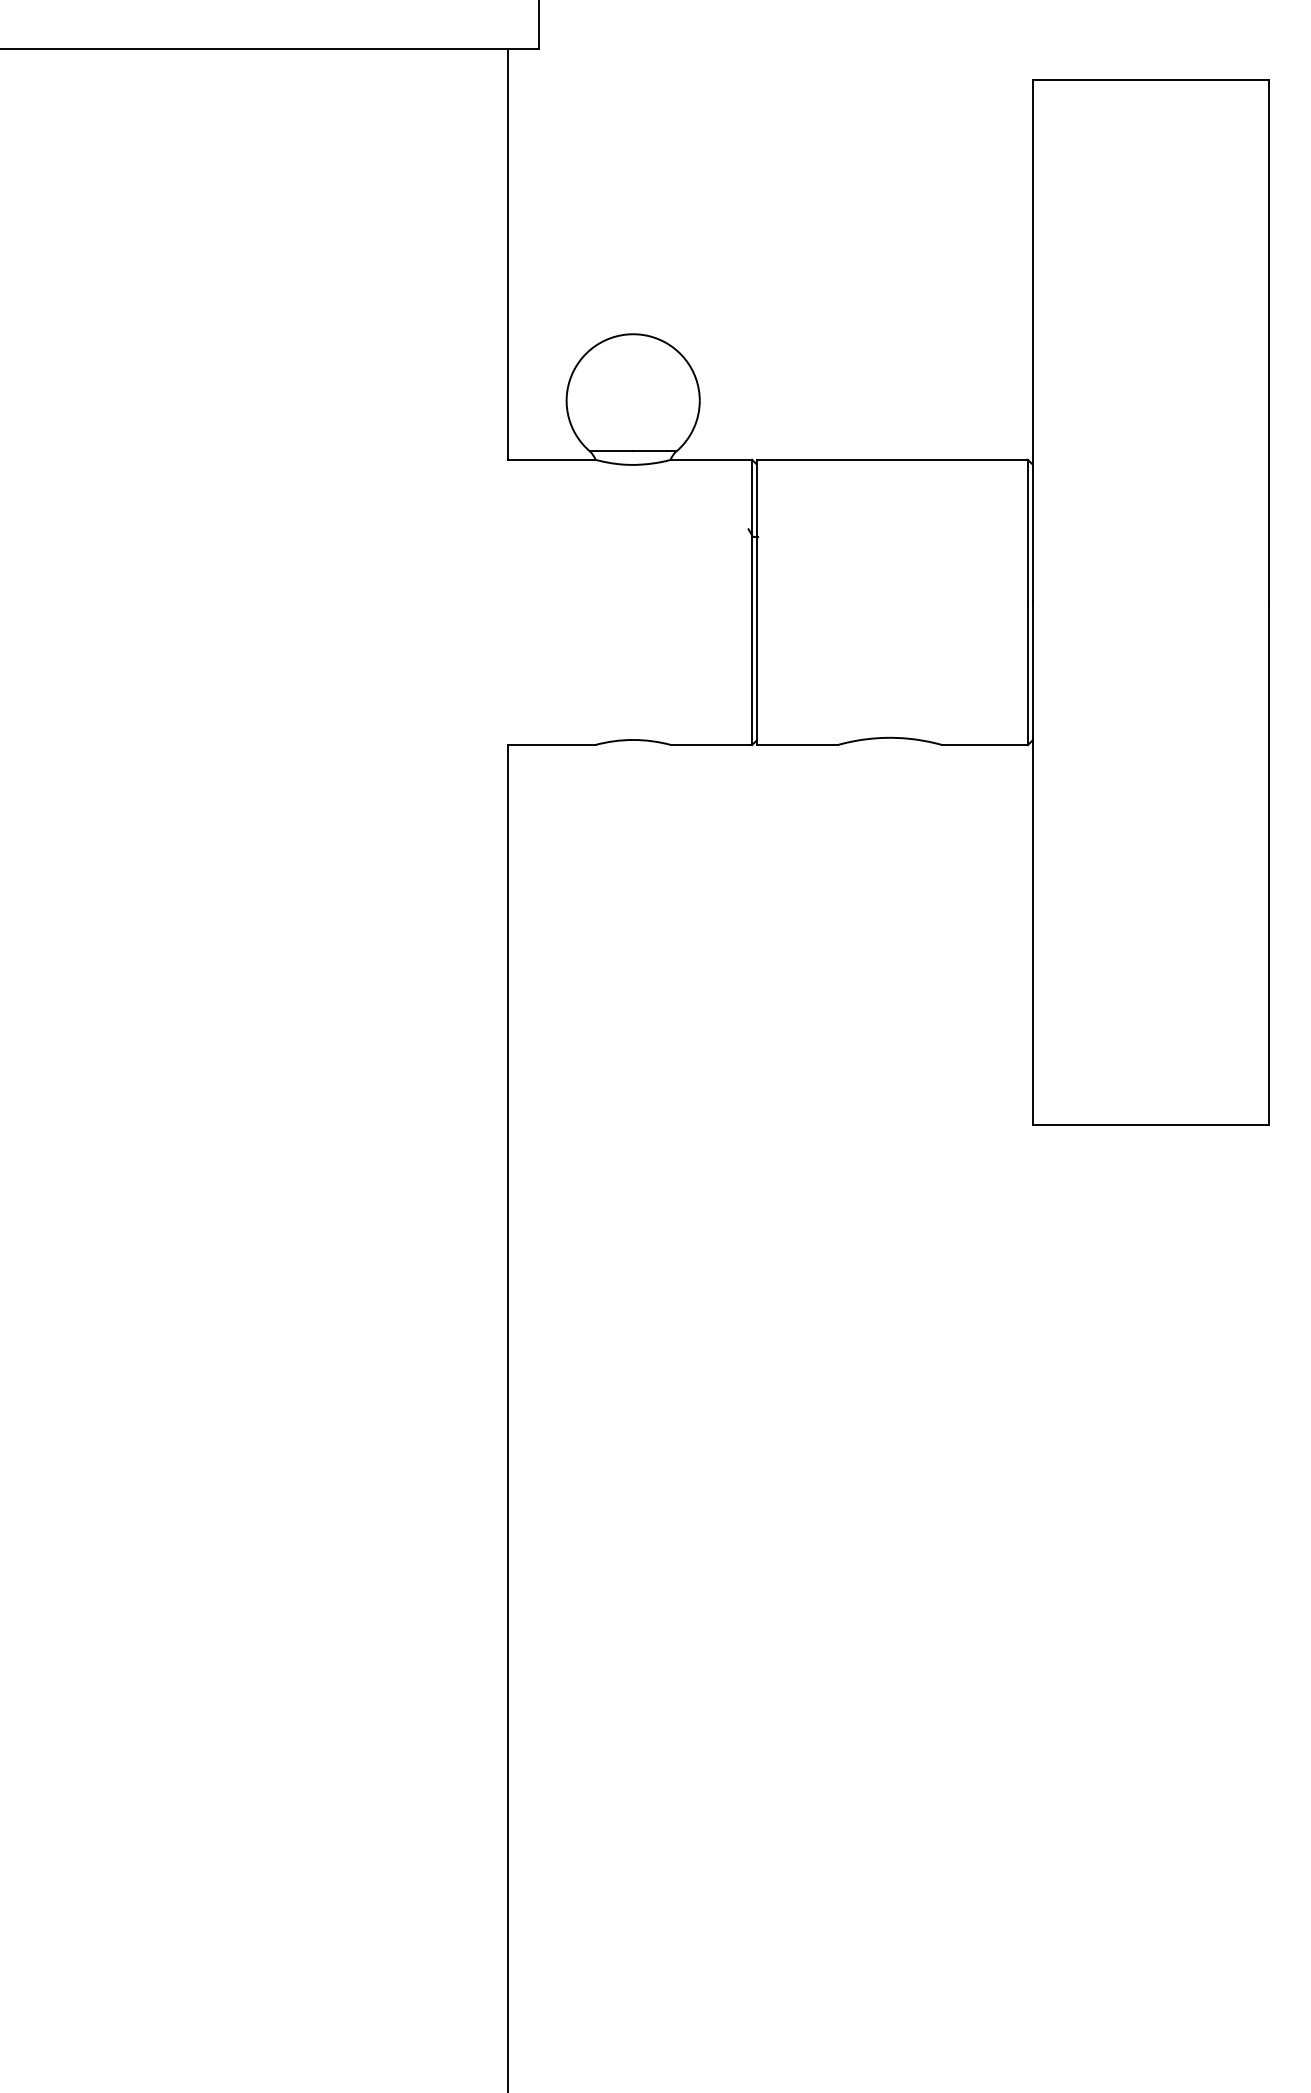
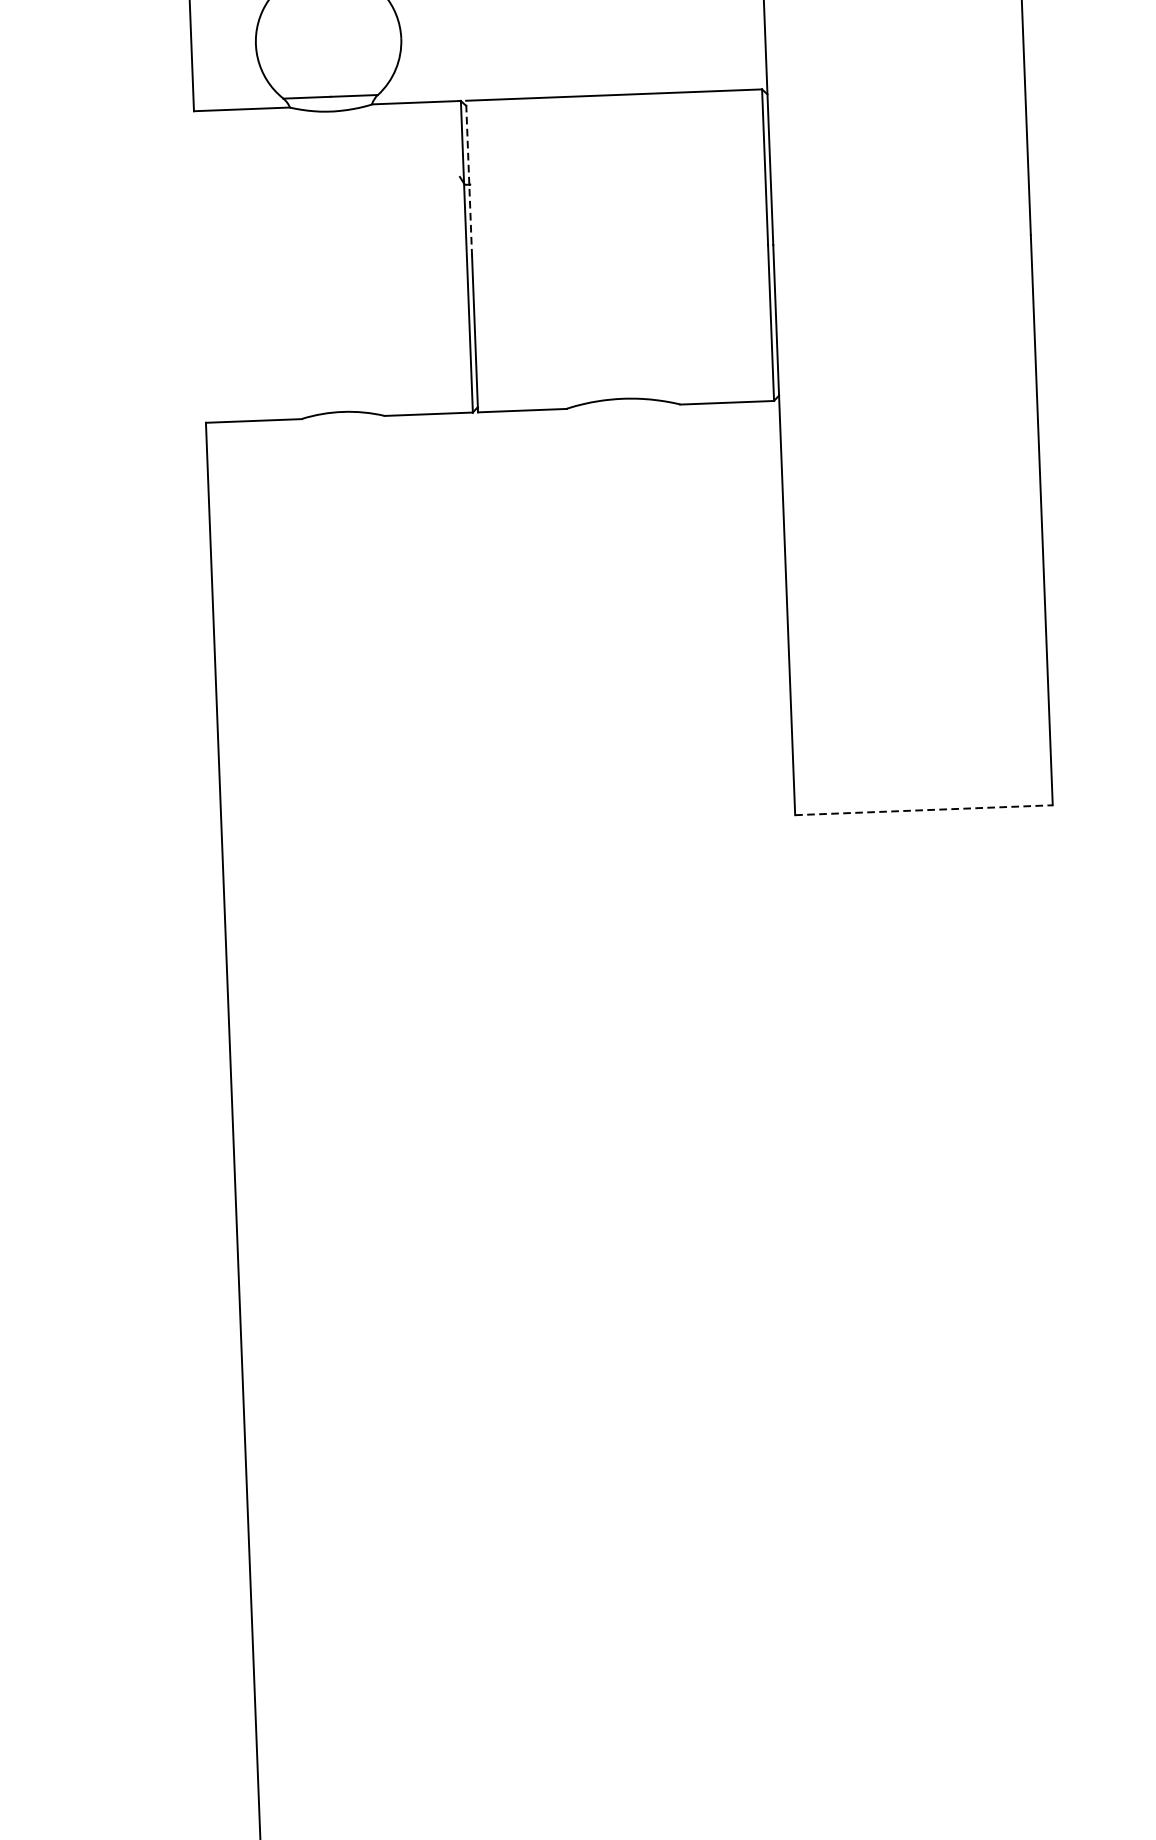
line: (756, 530) -> (468, 177), solid -> dashed
line: (1150, 1124) -> (923, 810), solid -> dashed

